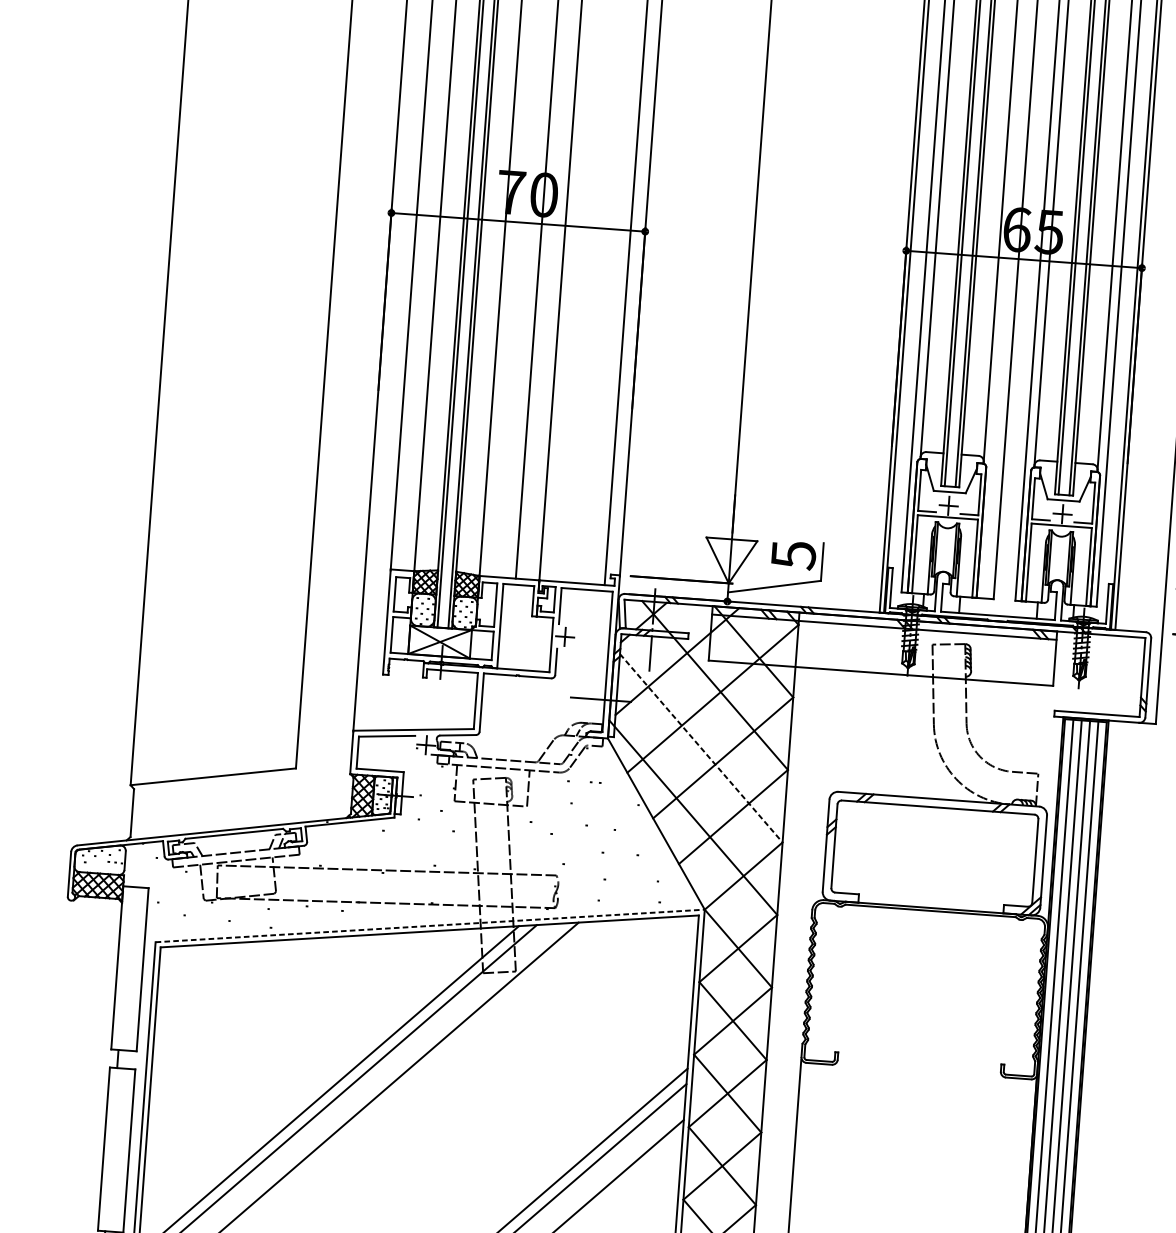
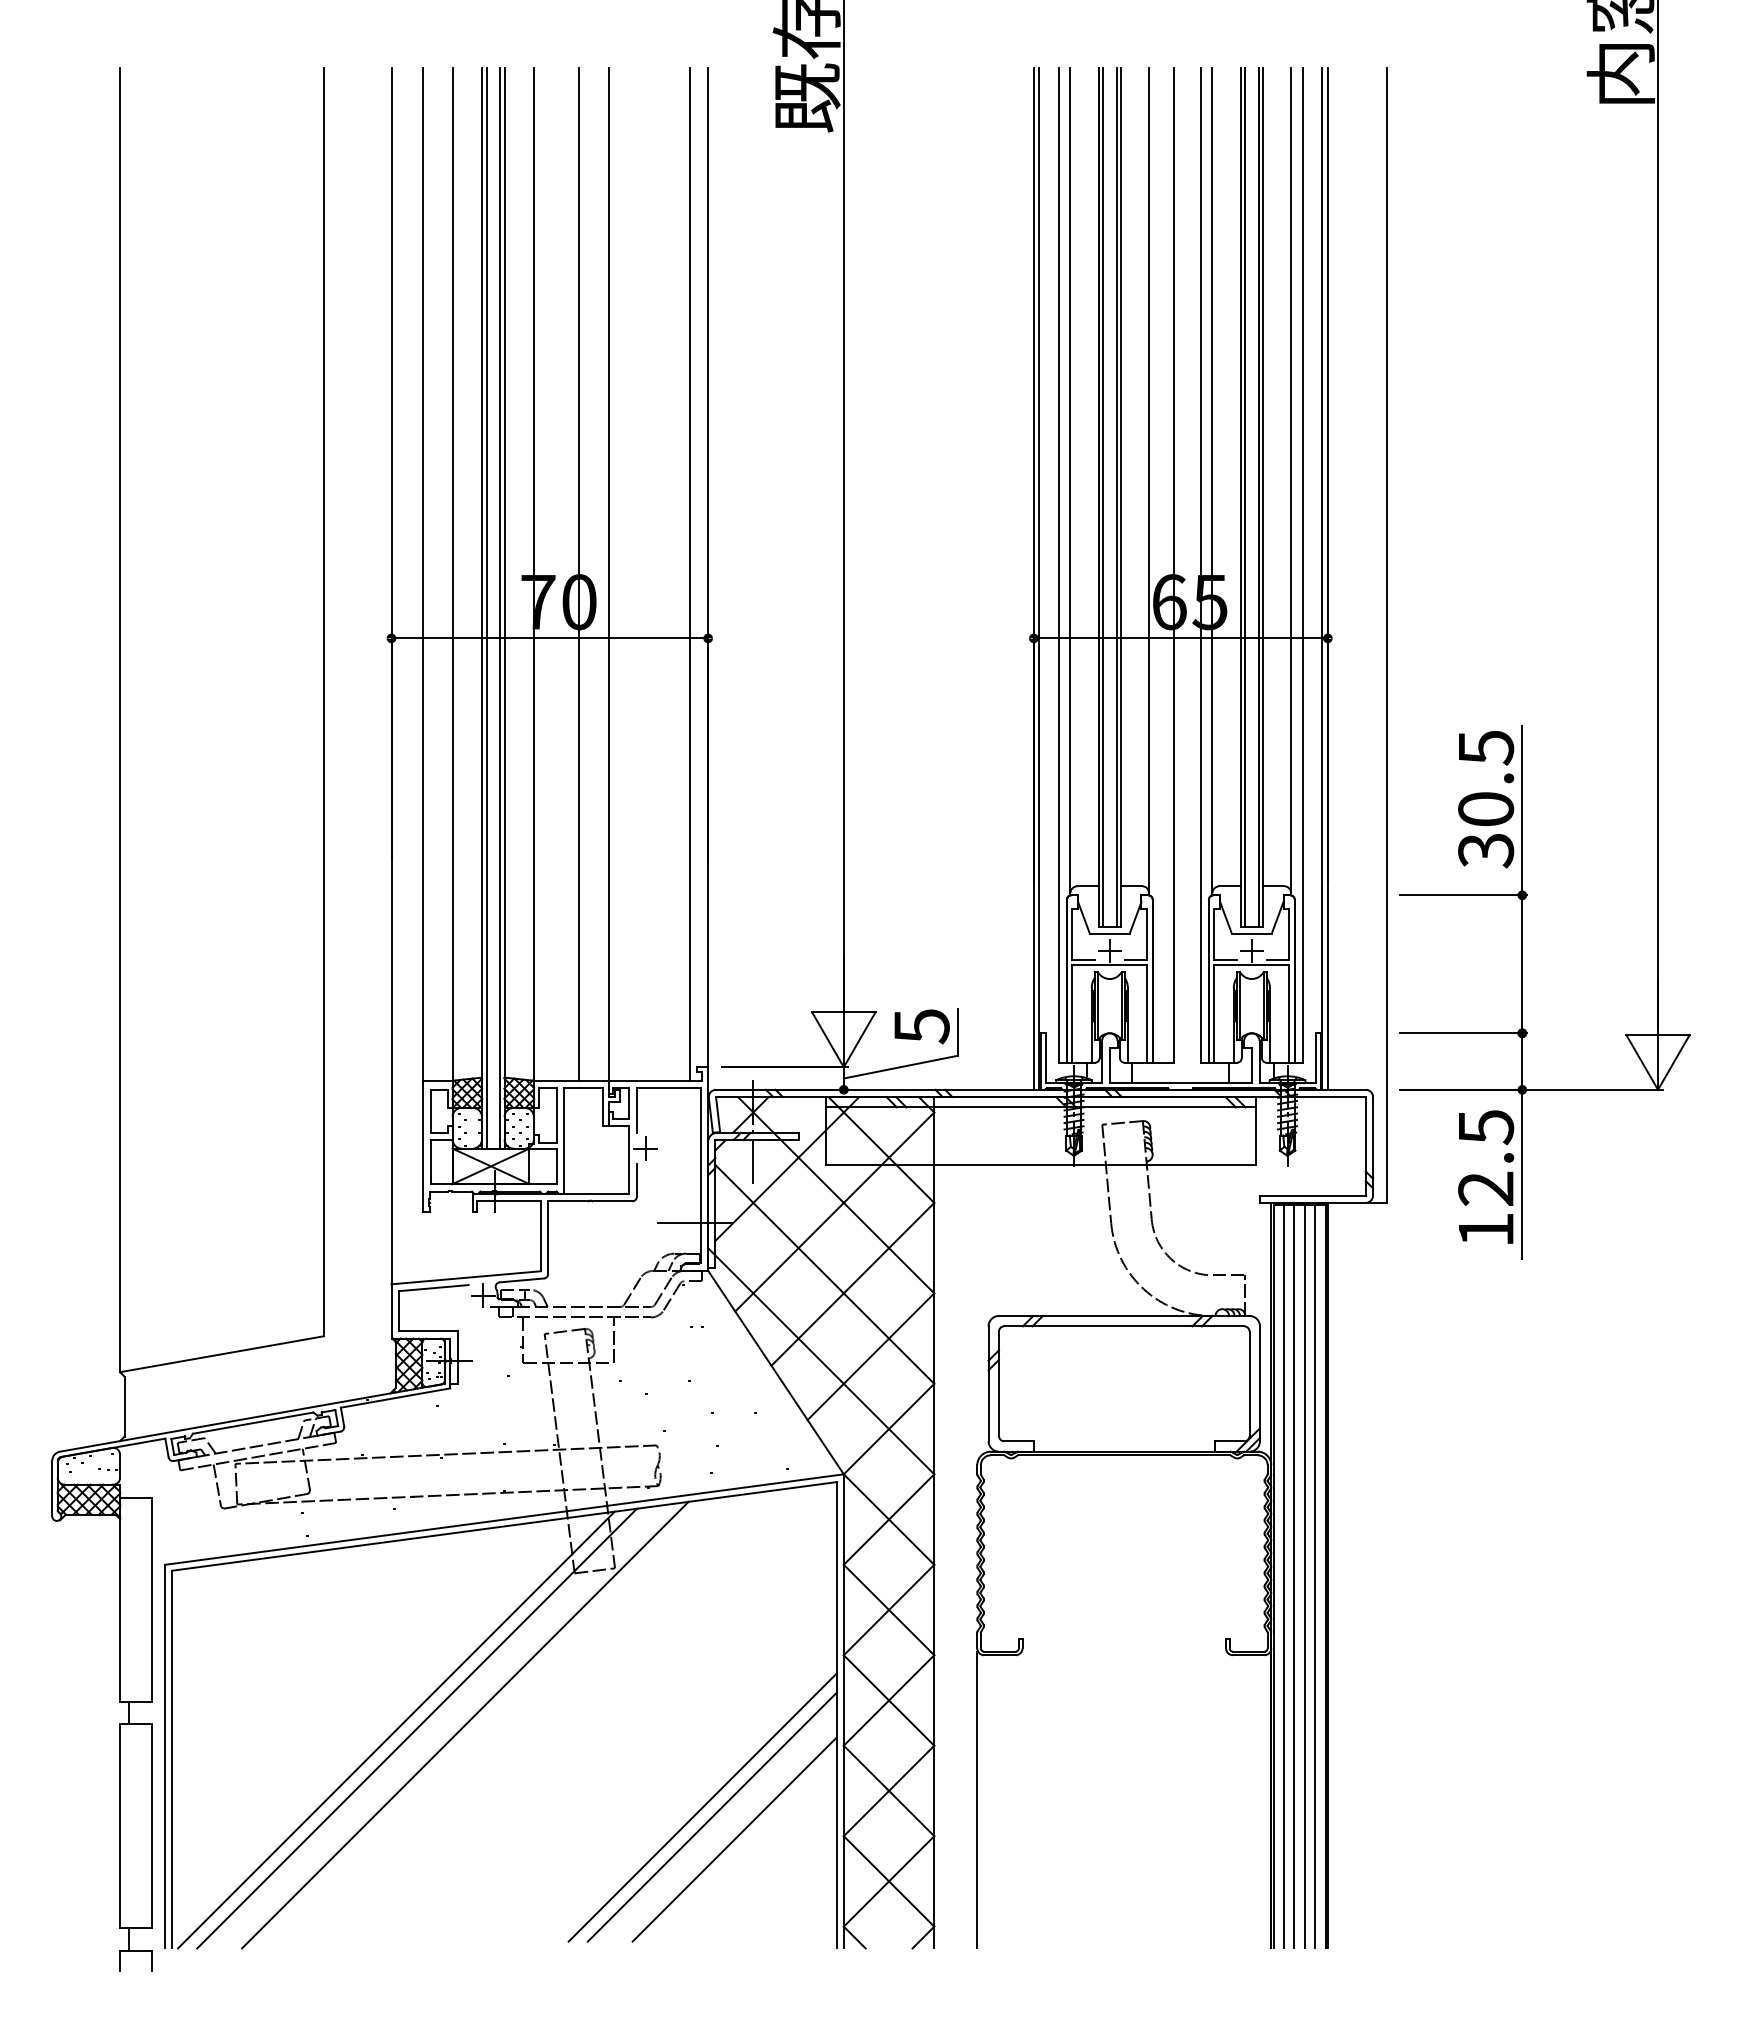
line: (701, 748) -> (824, 1274), dashed -> solid
line: (430, 925) -> (505, 1519), dashed -> solid

